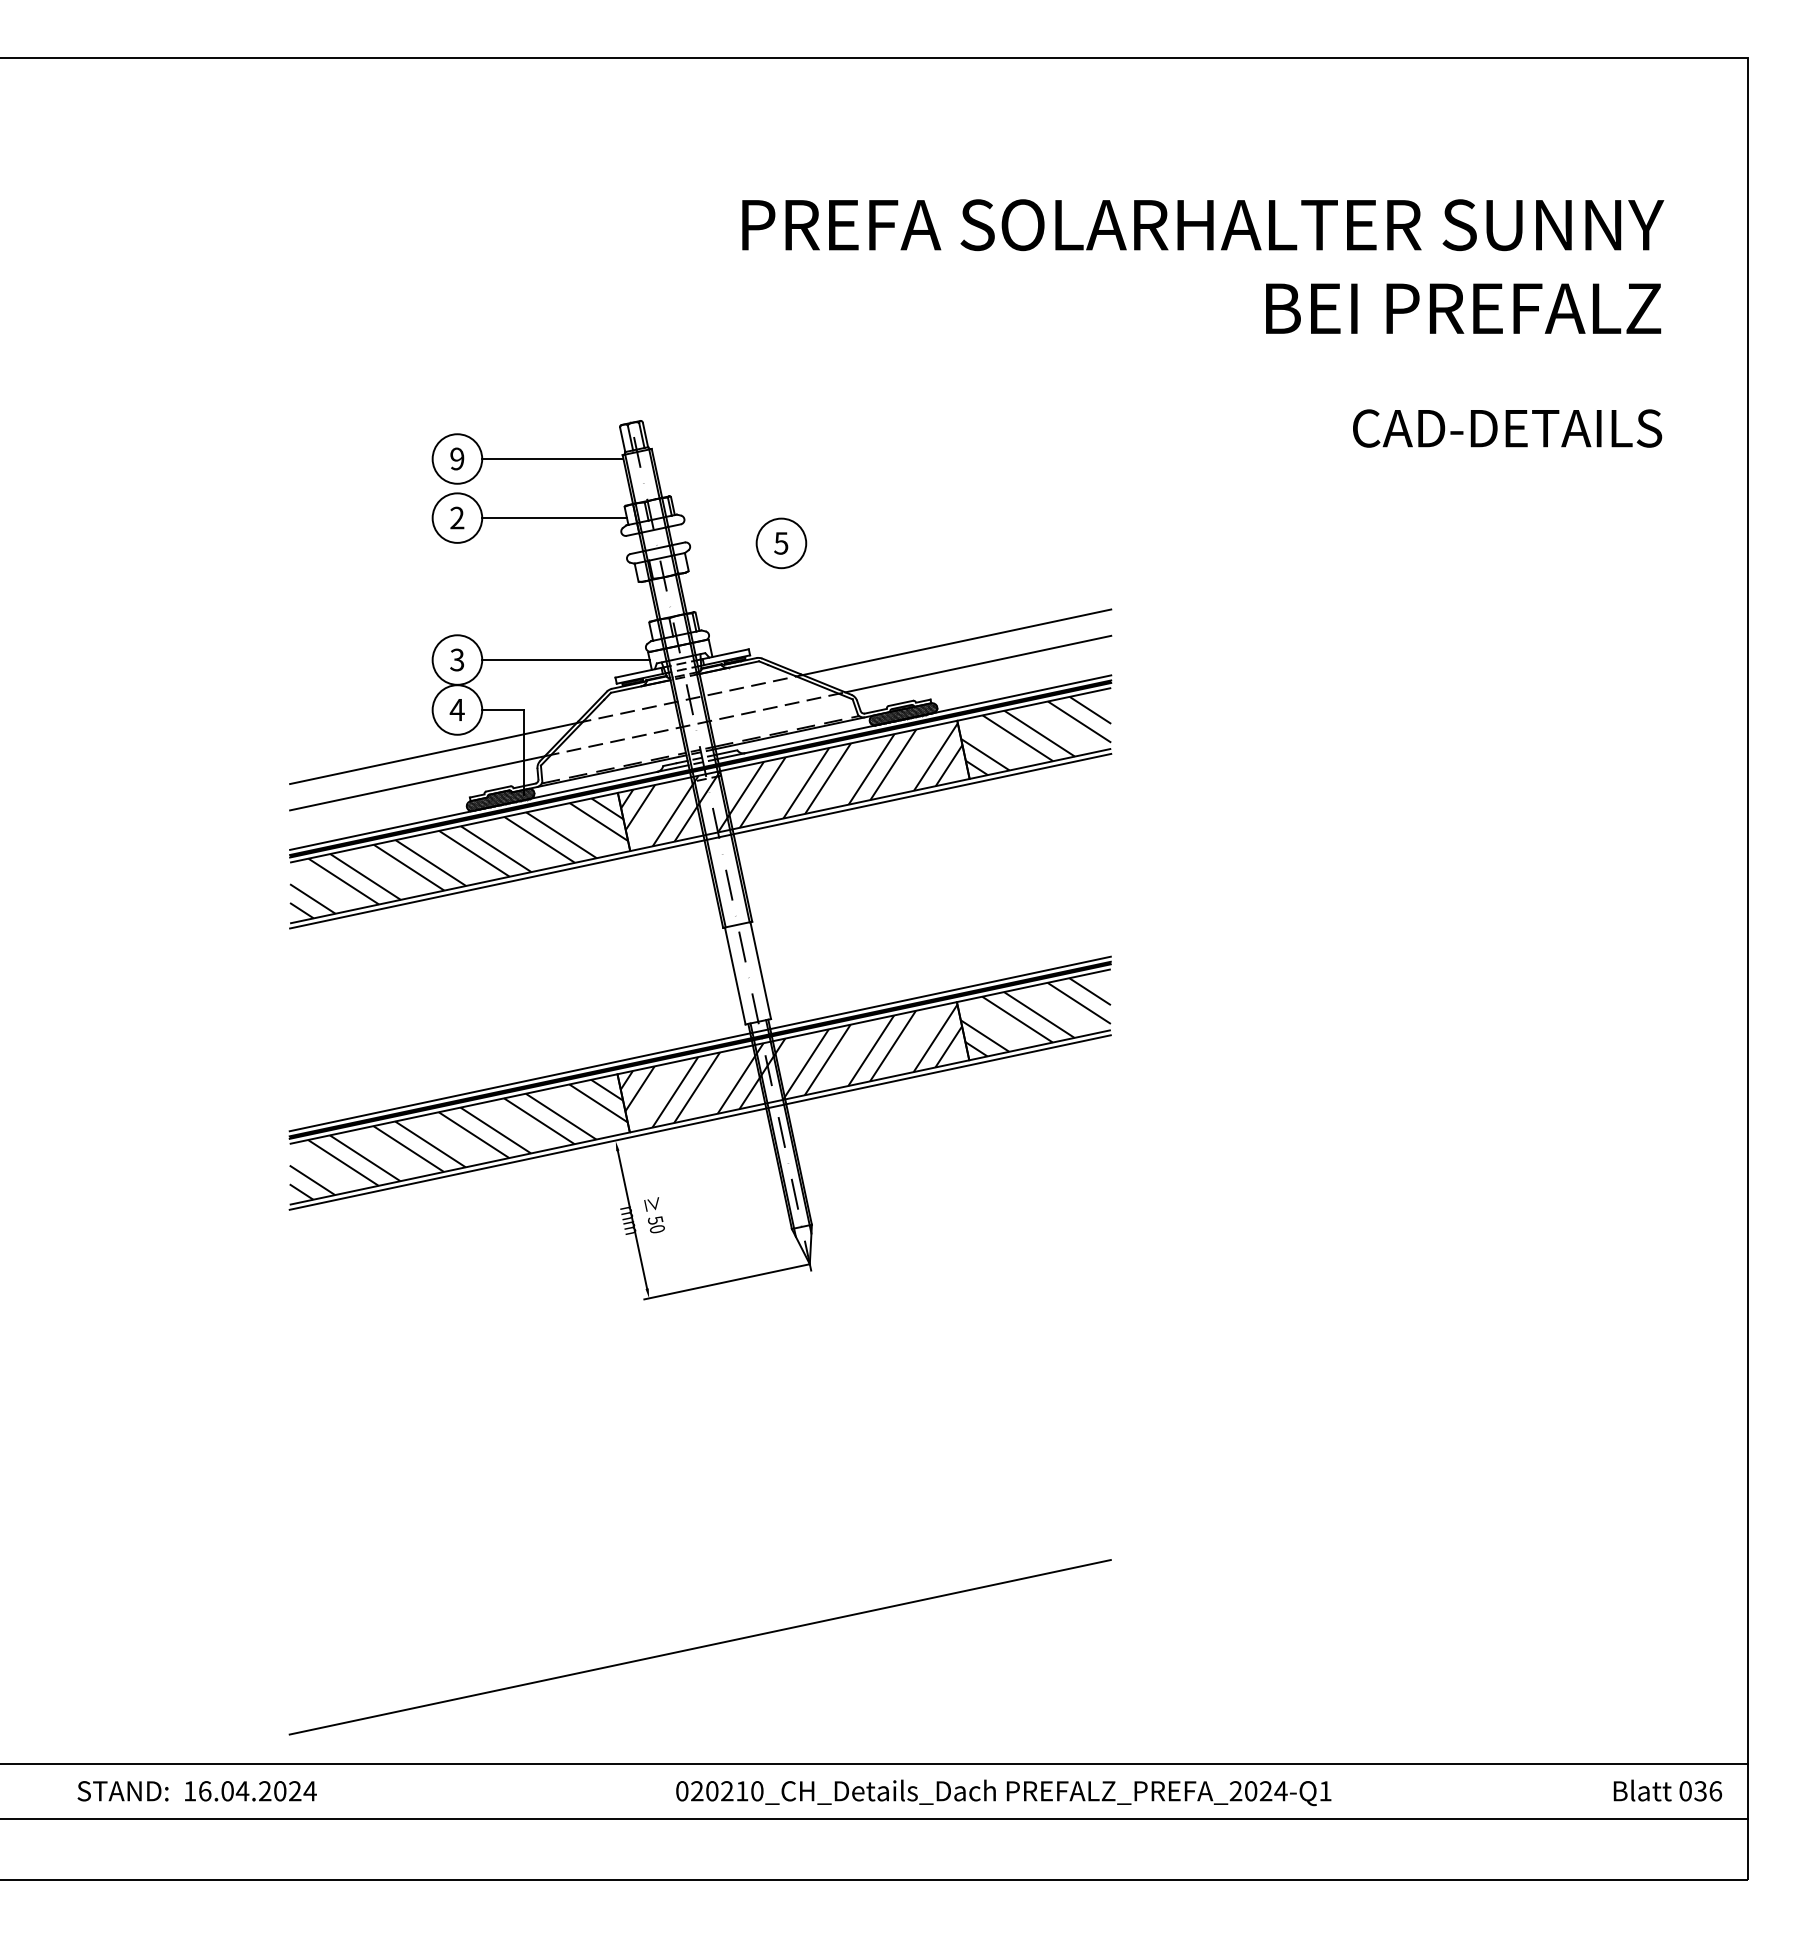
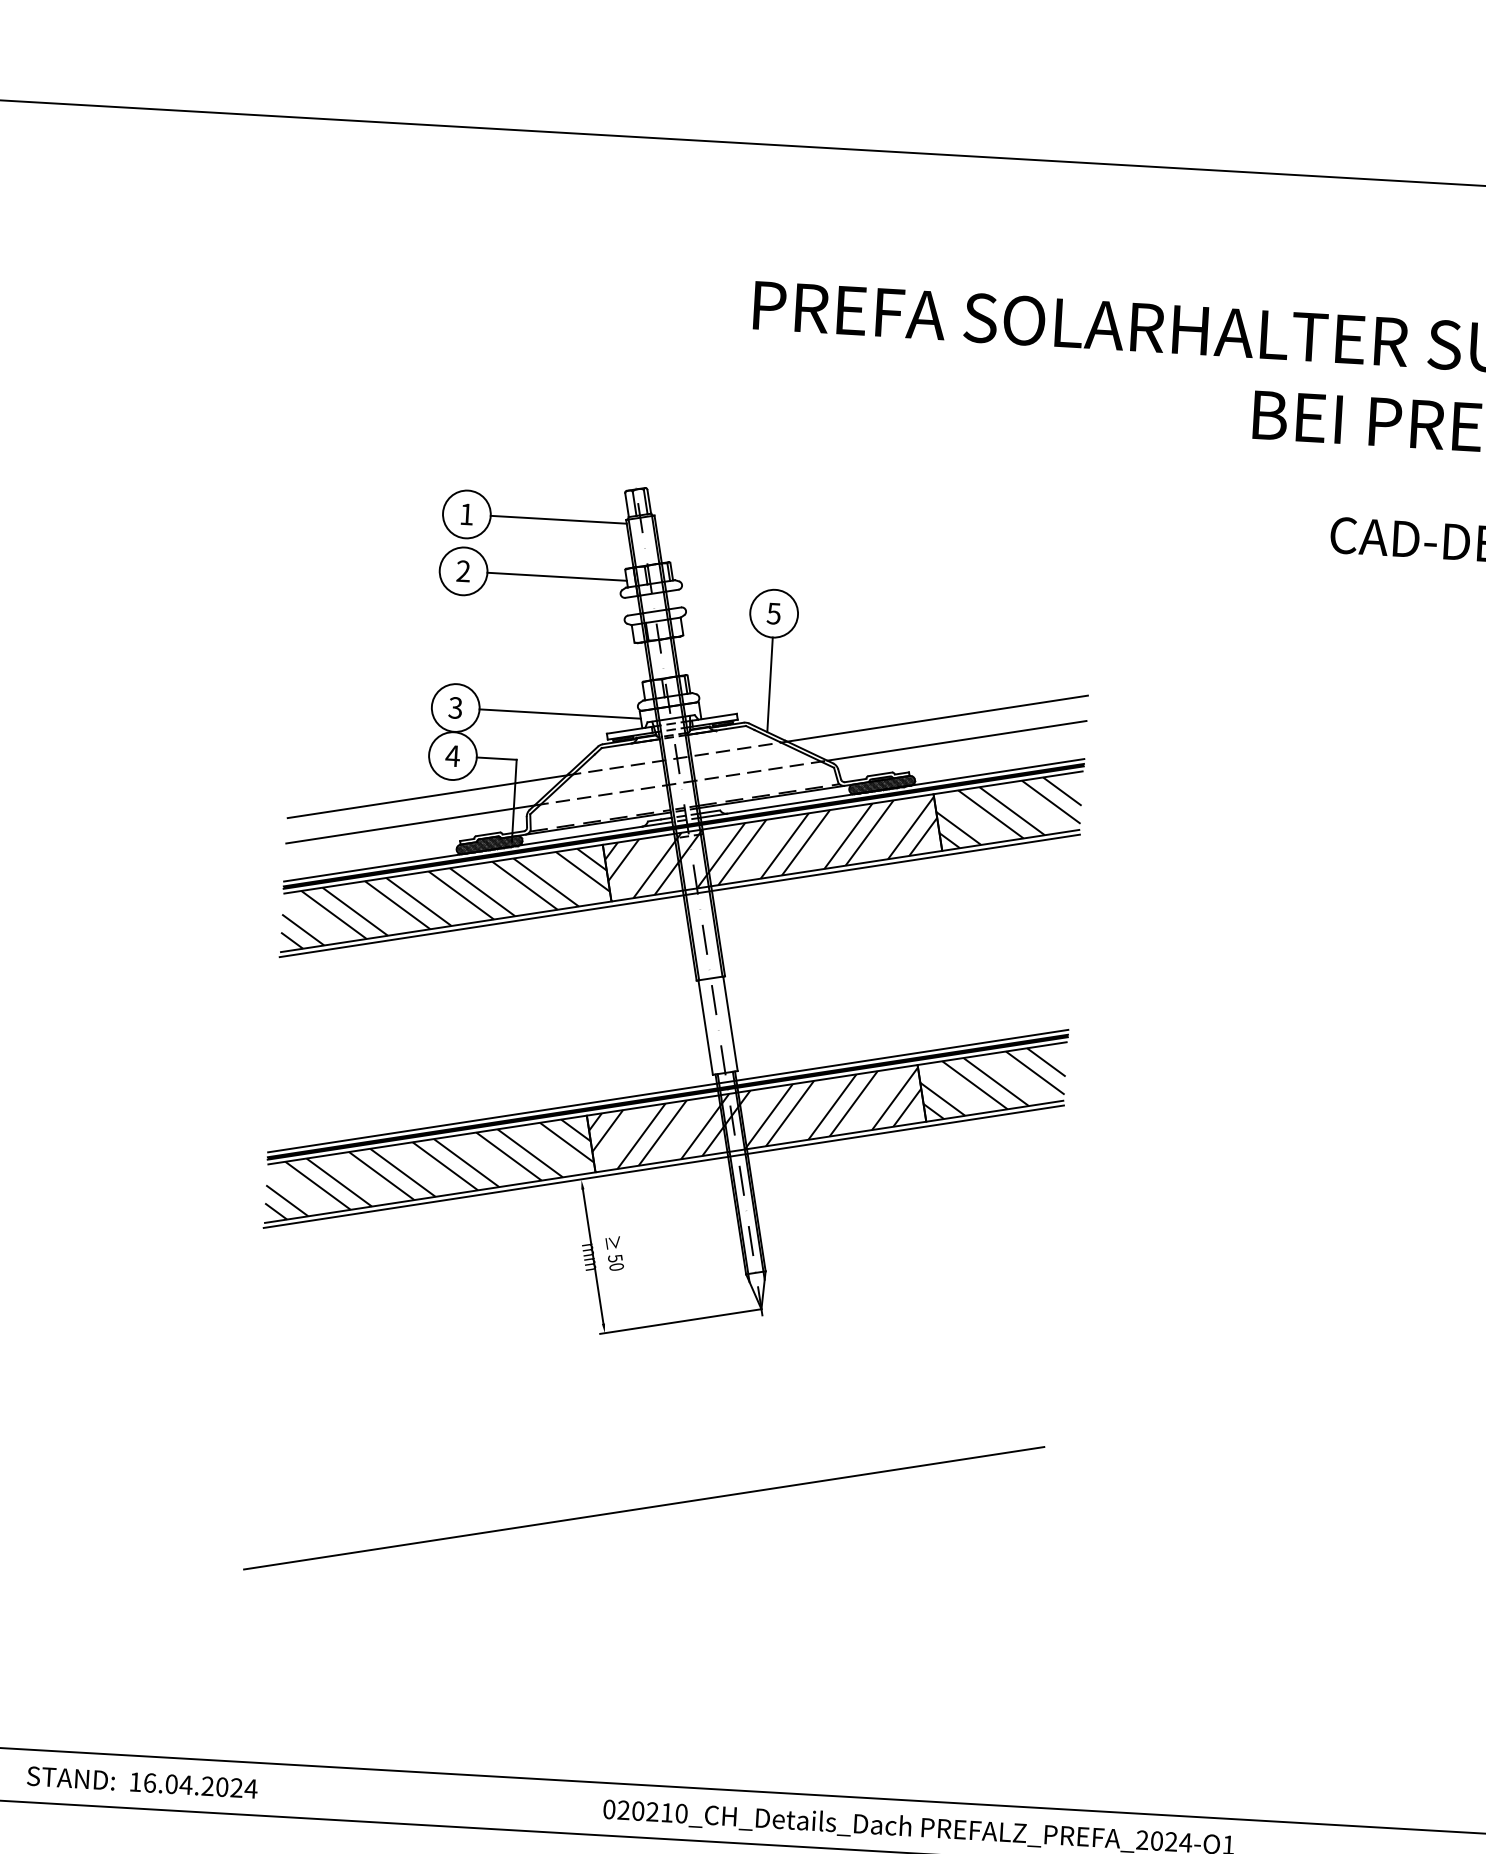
text: (457, 458) -> (466, 513), 9 -> 1
line: (781, 617) -> (770, 685), added
line: (699, 1647) -> (643, 1508), moved

